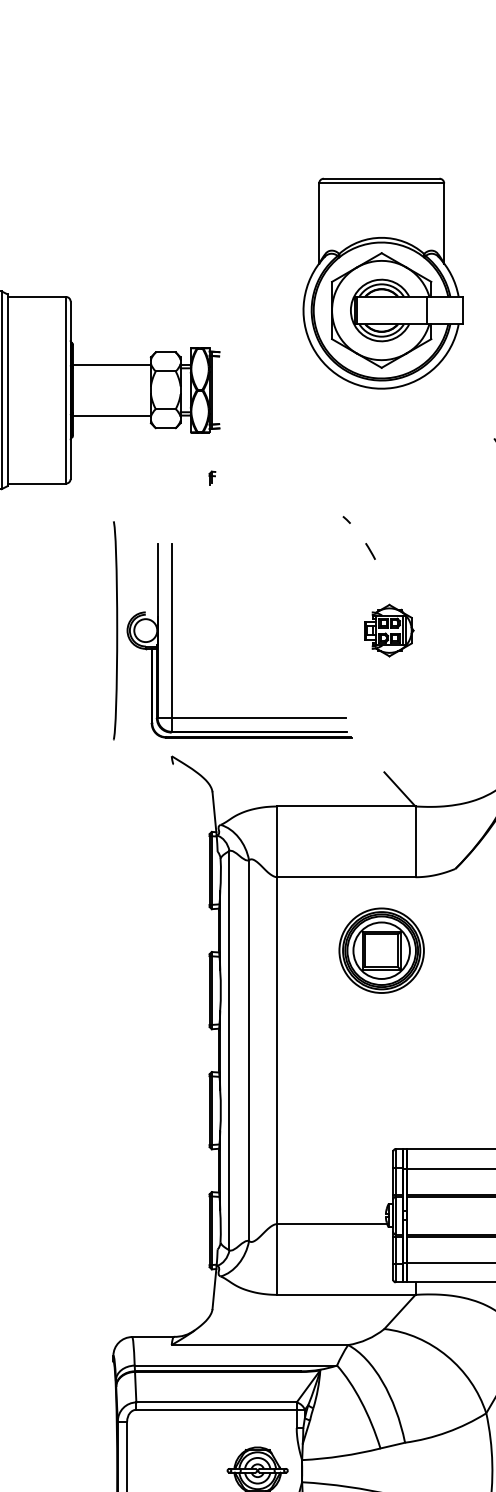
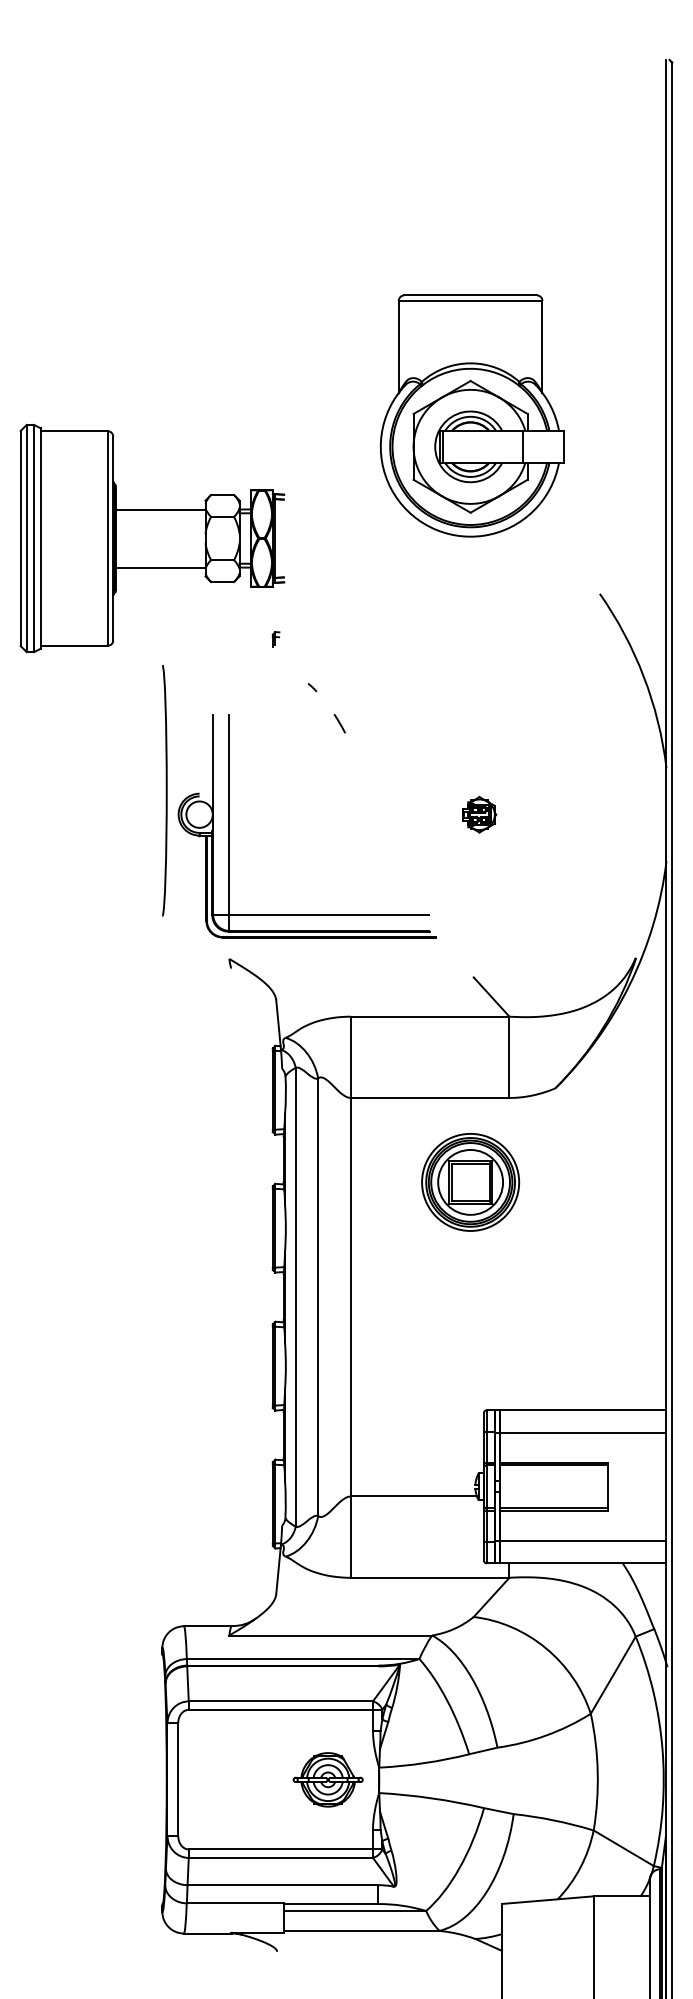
part: (365, 543) -> (333, 714), moved
part: (115, 630) -> (164, 790), moved
part: (389, 630) -> (479, 814), size x0.6

